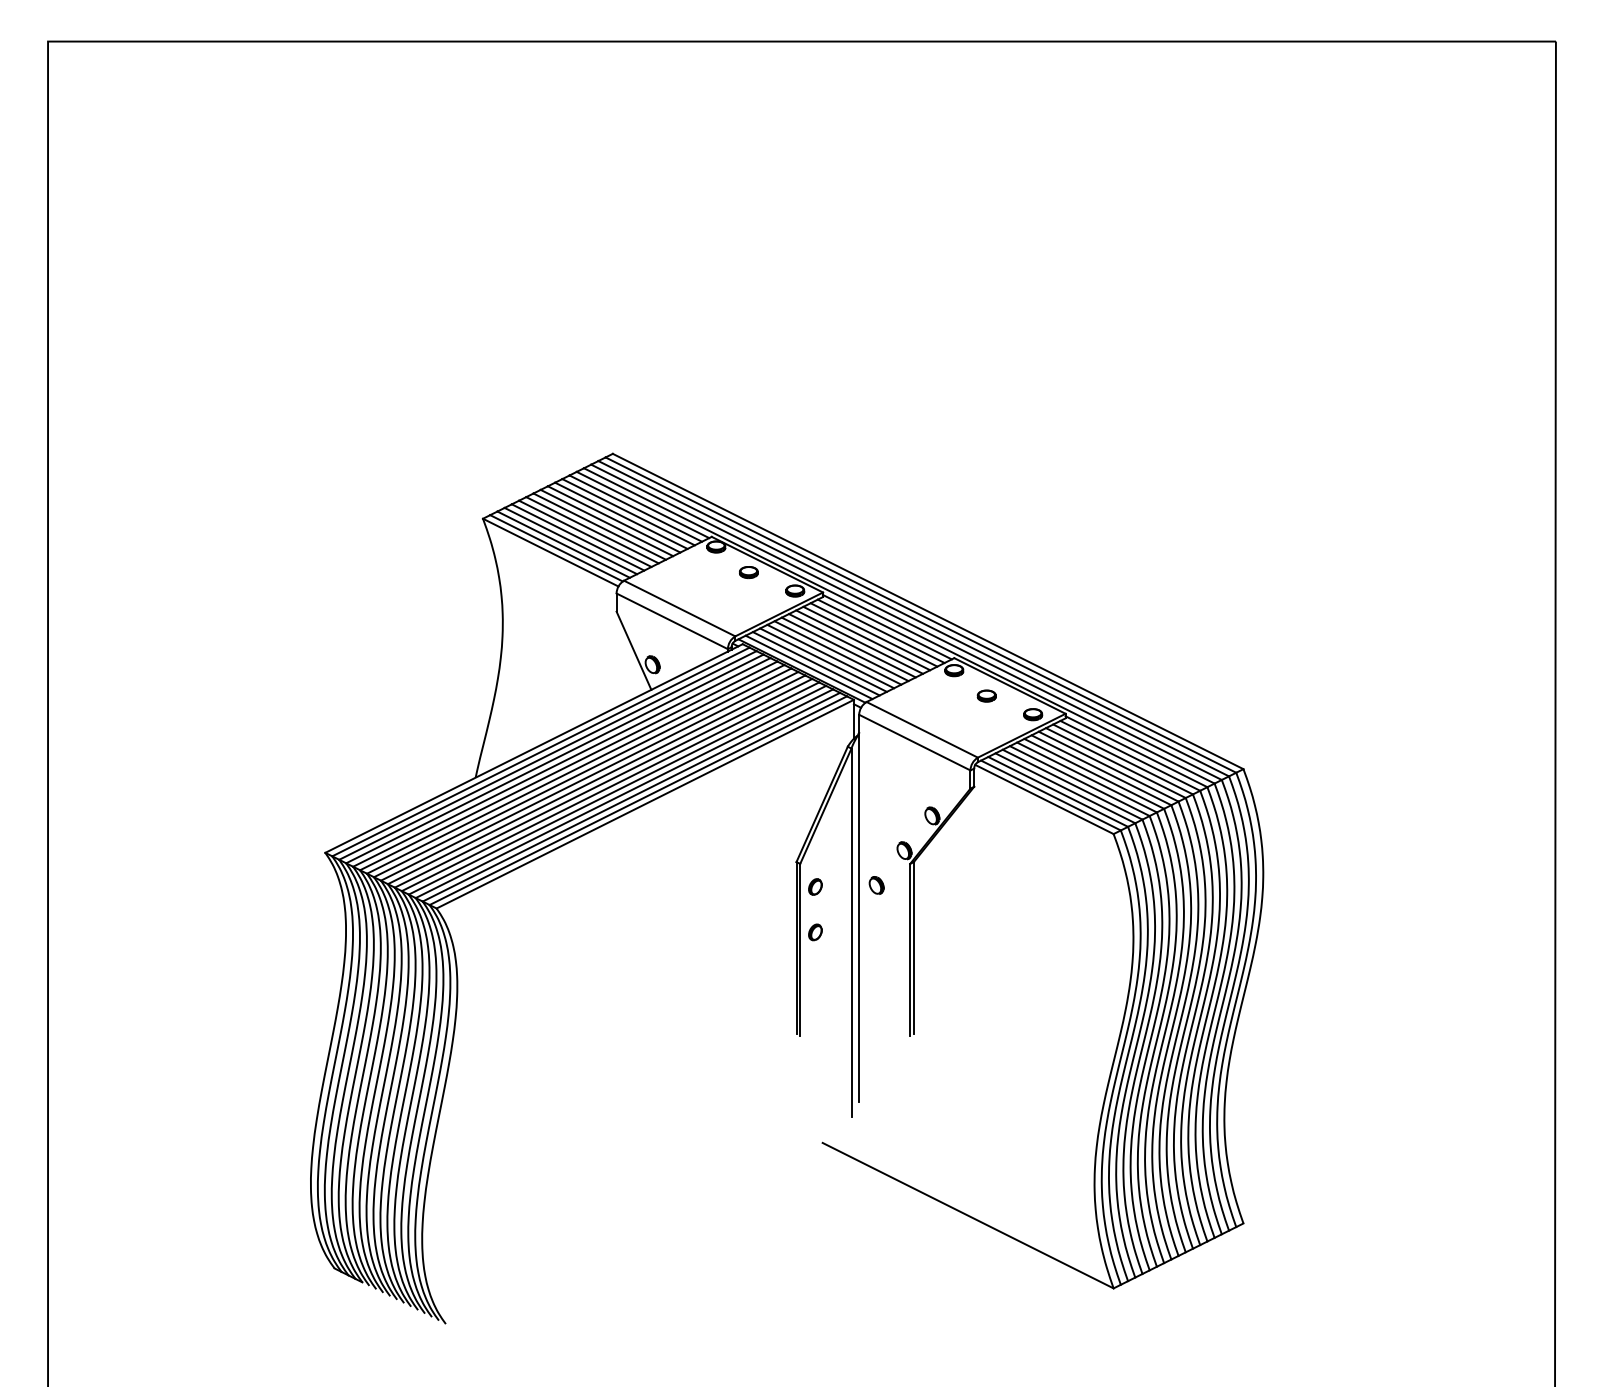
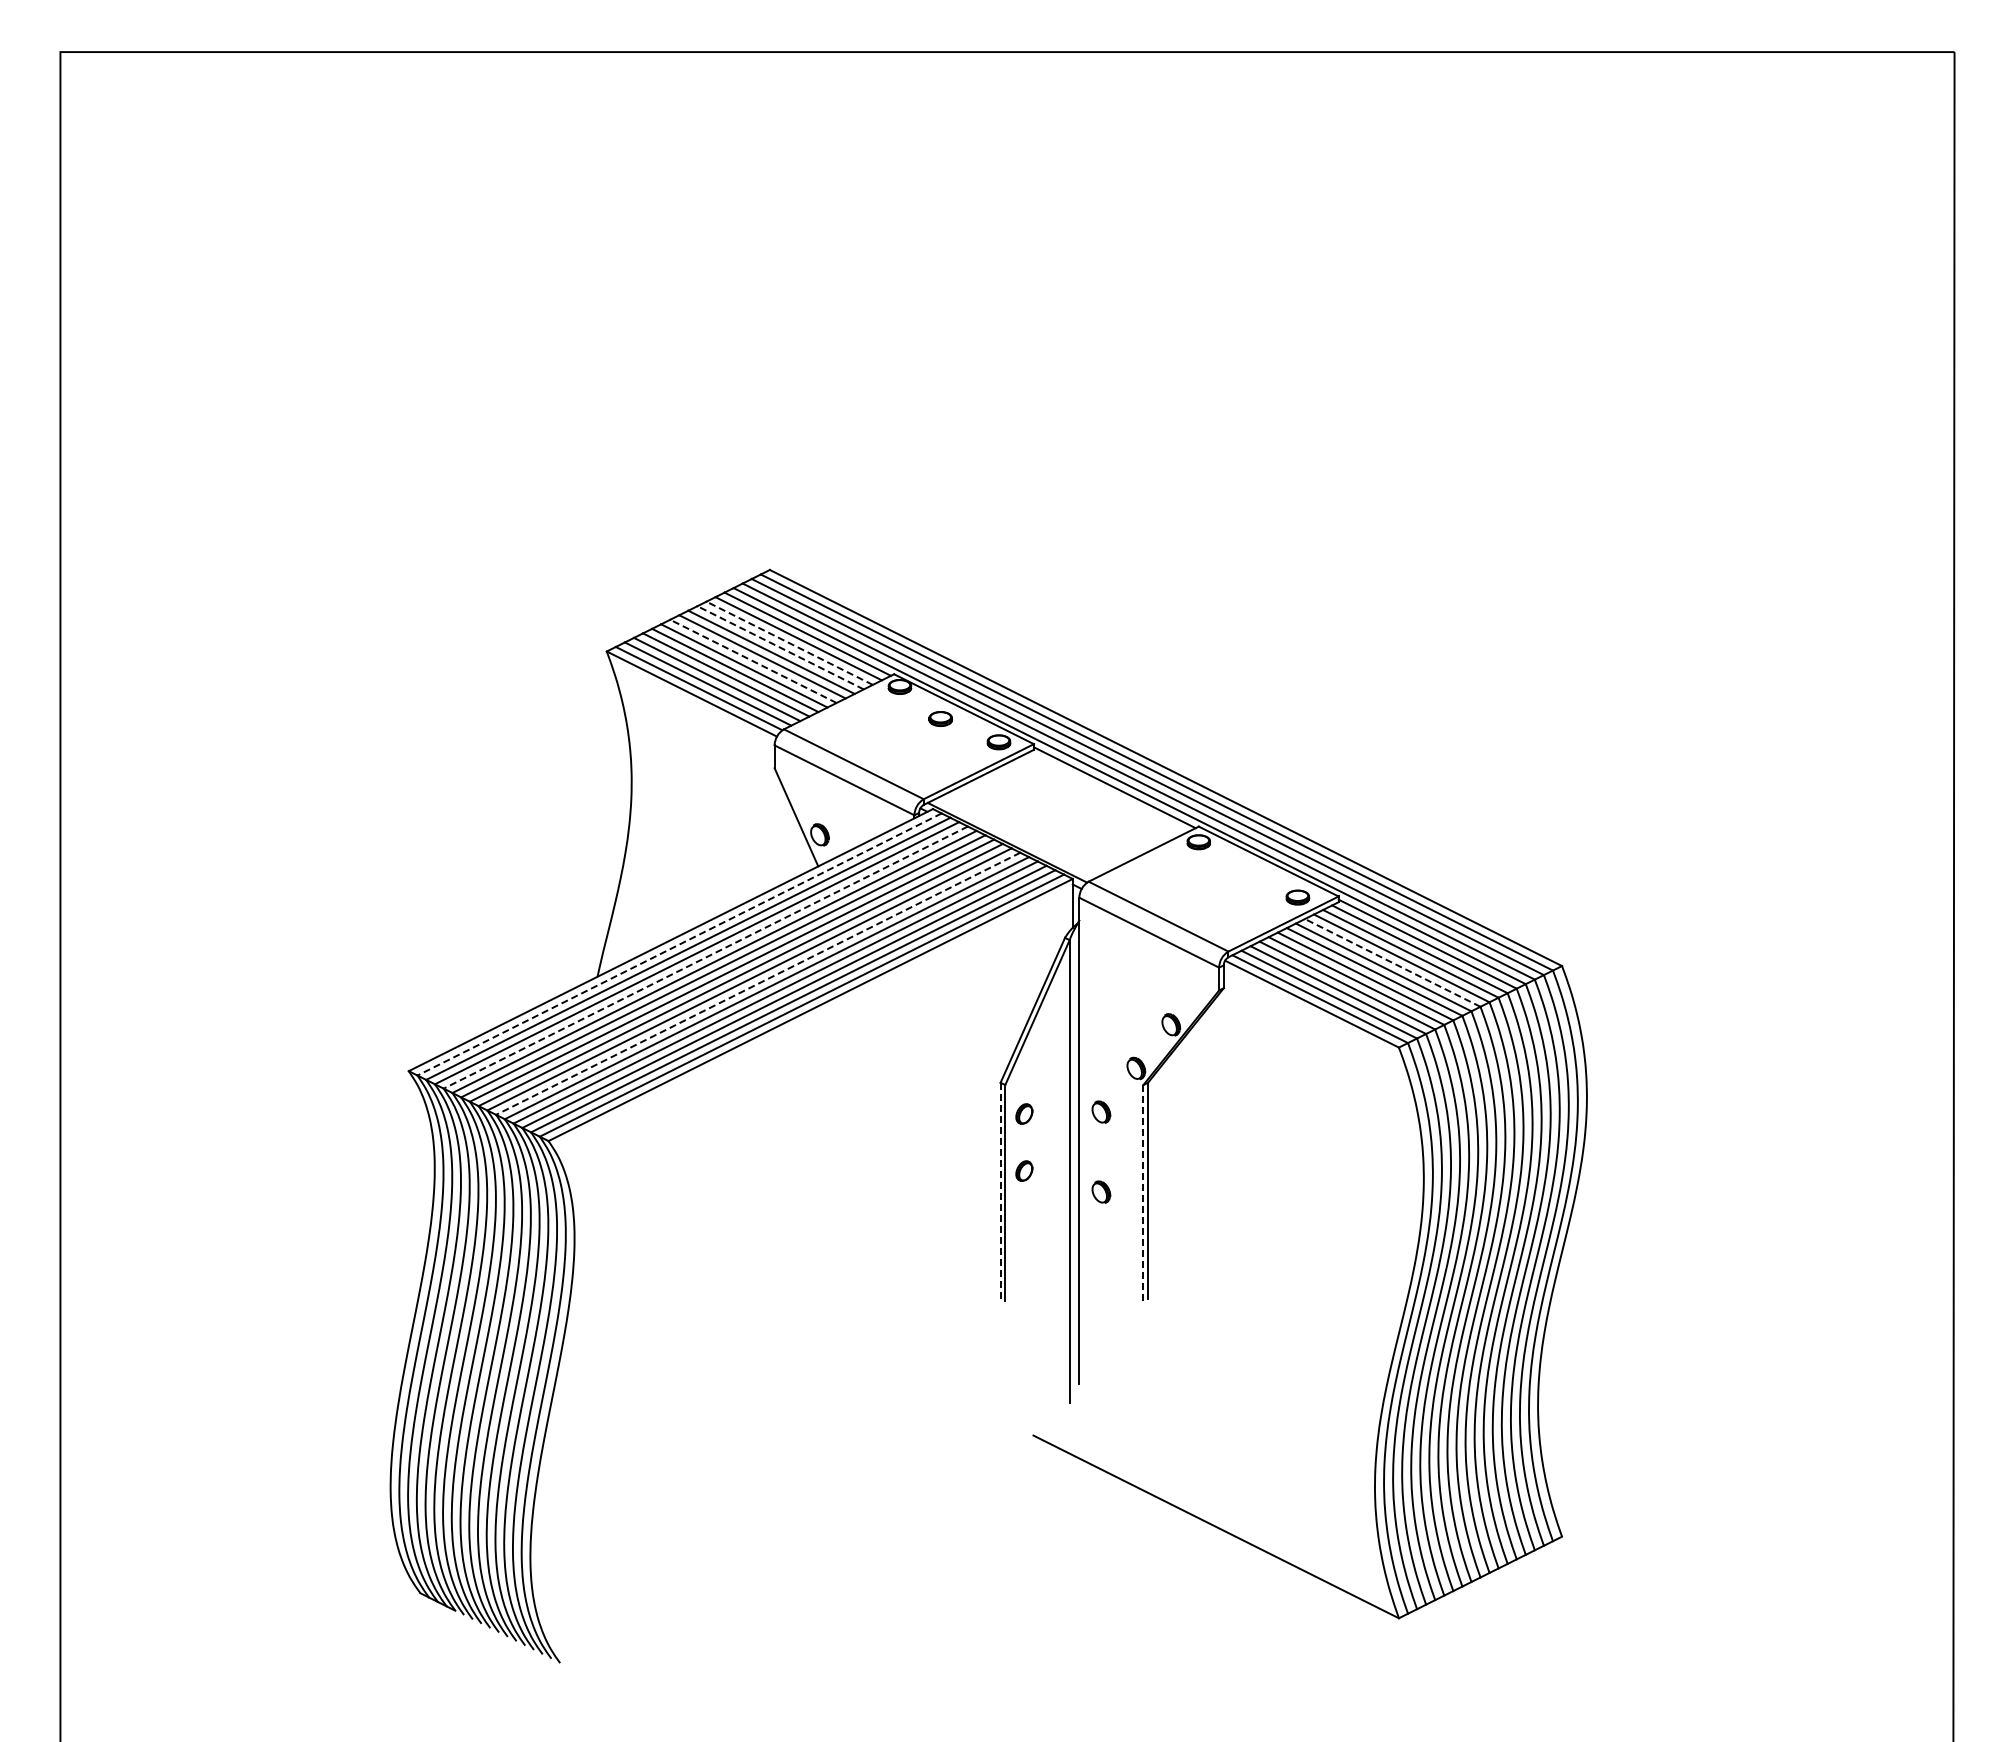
line: (628, 512) -> (789, 643), solid -> dashed
line: (621, 515) -> (780, 647), solid -> dashed
line: (599, 526) -> (753, 661), solid -> dashed
line: (880, 631) -> (1106, 792), removed
line: (873, 634) -> (1097, 797), removed
line: (866, 638) -> (1088, 801), removed
line: (859, 642) -> (1079, 806), removed
line: (852, 645) -> (1070, 810), removed
line: (844, 649) -> (1061, 815), removed
line: (837, 652) -> (1052, 819), removed
line: (830, 656) -> (1043, 824), removed
line: (823, 659) -> (1034, 828), removed
line: (816, 663) -> (1025, 833), removed
line: (809, 667) -> (1016, 838), removed
part: (986, 696) -> (1239, 874), removed
line: (540, 752) -> (679, 944), solid -> dashed
line: (561, 762) -> (705, 957), solid -> dashed
line: (1108, 766) -> (1392, 962), solid -> dashed
line: (602, 783) -> (757, 984), solid -> dashed
line: (796, 947) -> (1000, 1190), solid -> dashed
part: (876, 948) -> (1101, 1191), added
line: (910, 950) -> (1143, 1193), solid -> dashed

